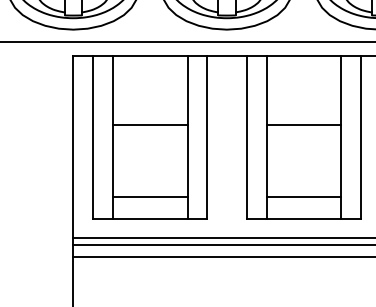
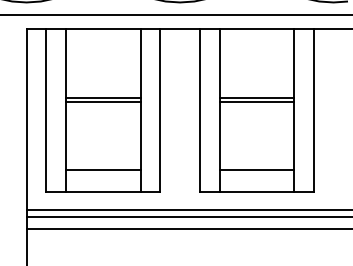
line: (149, 129) -> (102, 102), added
line: (303, 129) -> (256, 102), added

